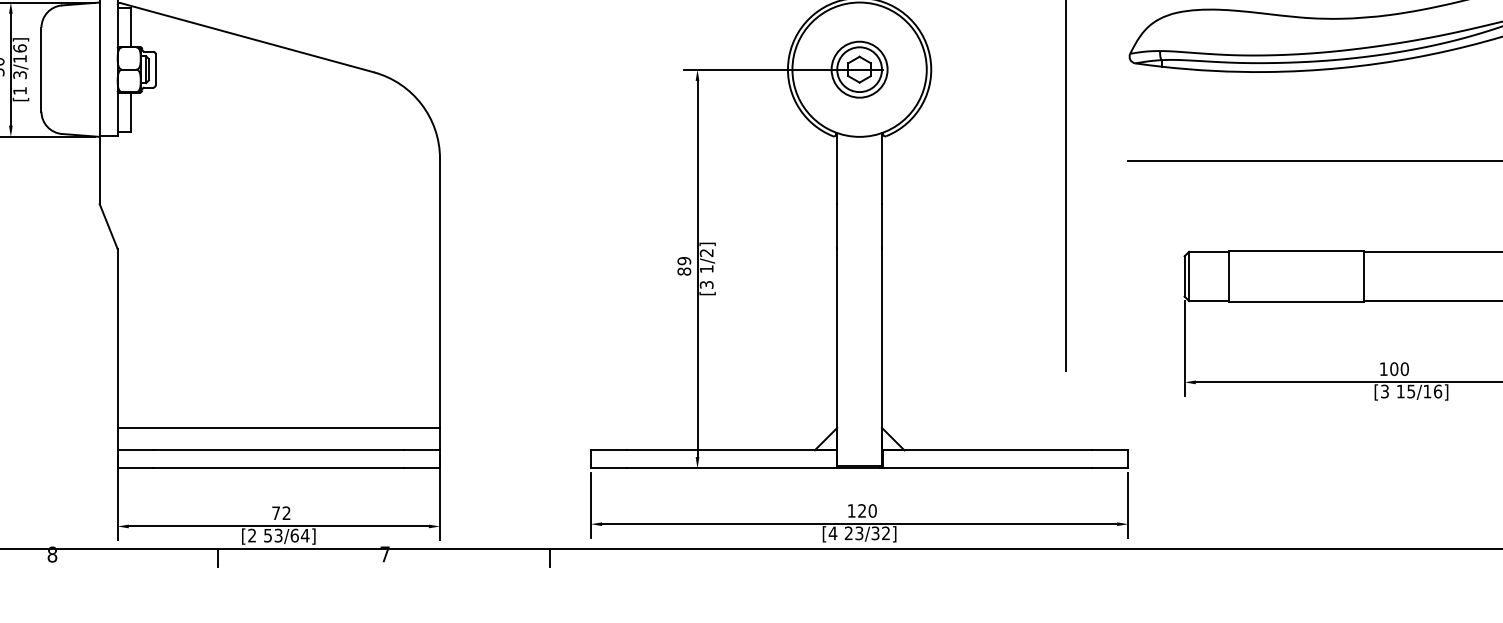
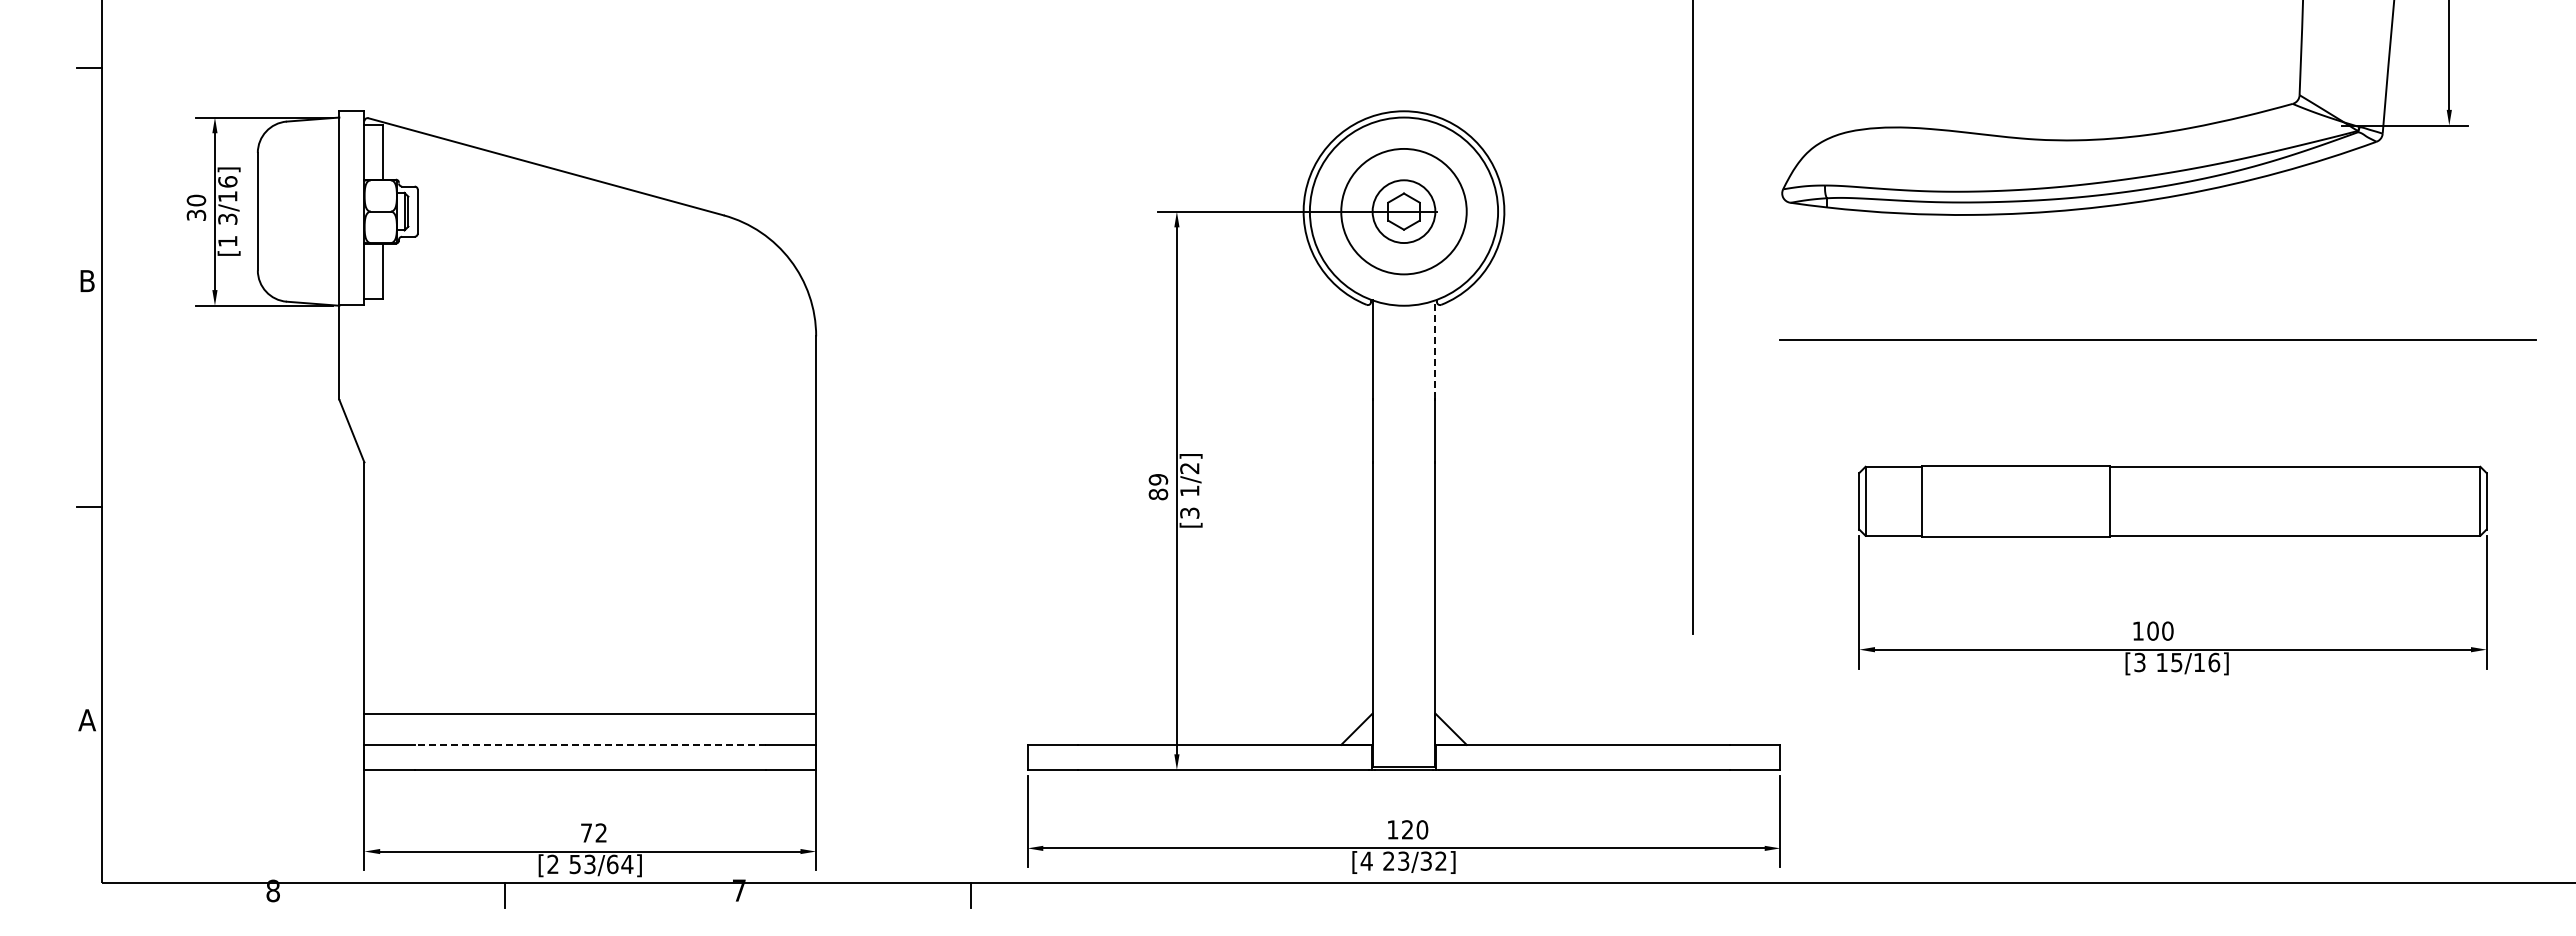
circle: (859, 69) -> (1403, 211), size x1.6
line: (882, 168) -> (1435, 349), solid -> dashed
line: (278, 450) -> (590, 744), solid -> dashed

